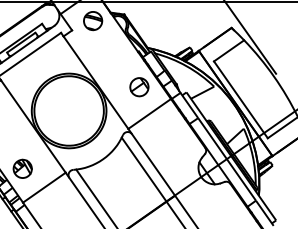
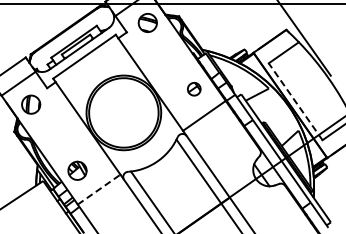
part: (139, 87) -> (194, 89), size x0.7
line: (240, 99) -> (295, 101), solid -> dashed
line: (44, 187) -> (99, 189), solid -> dashed

